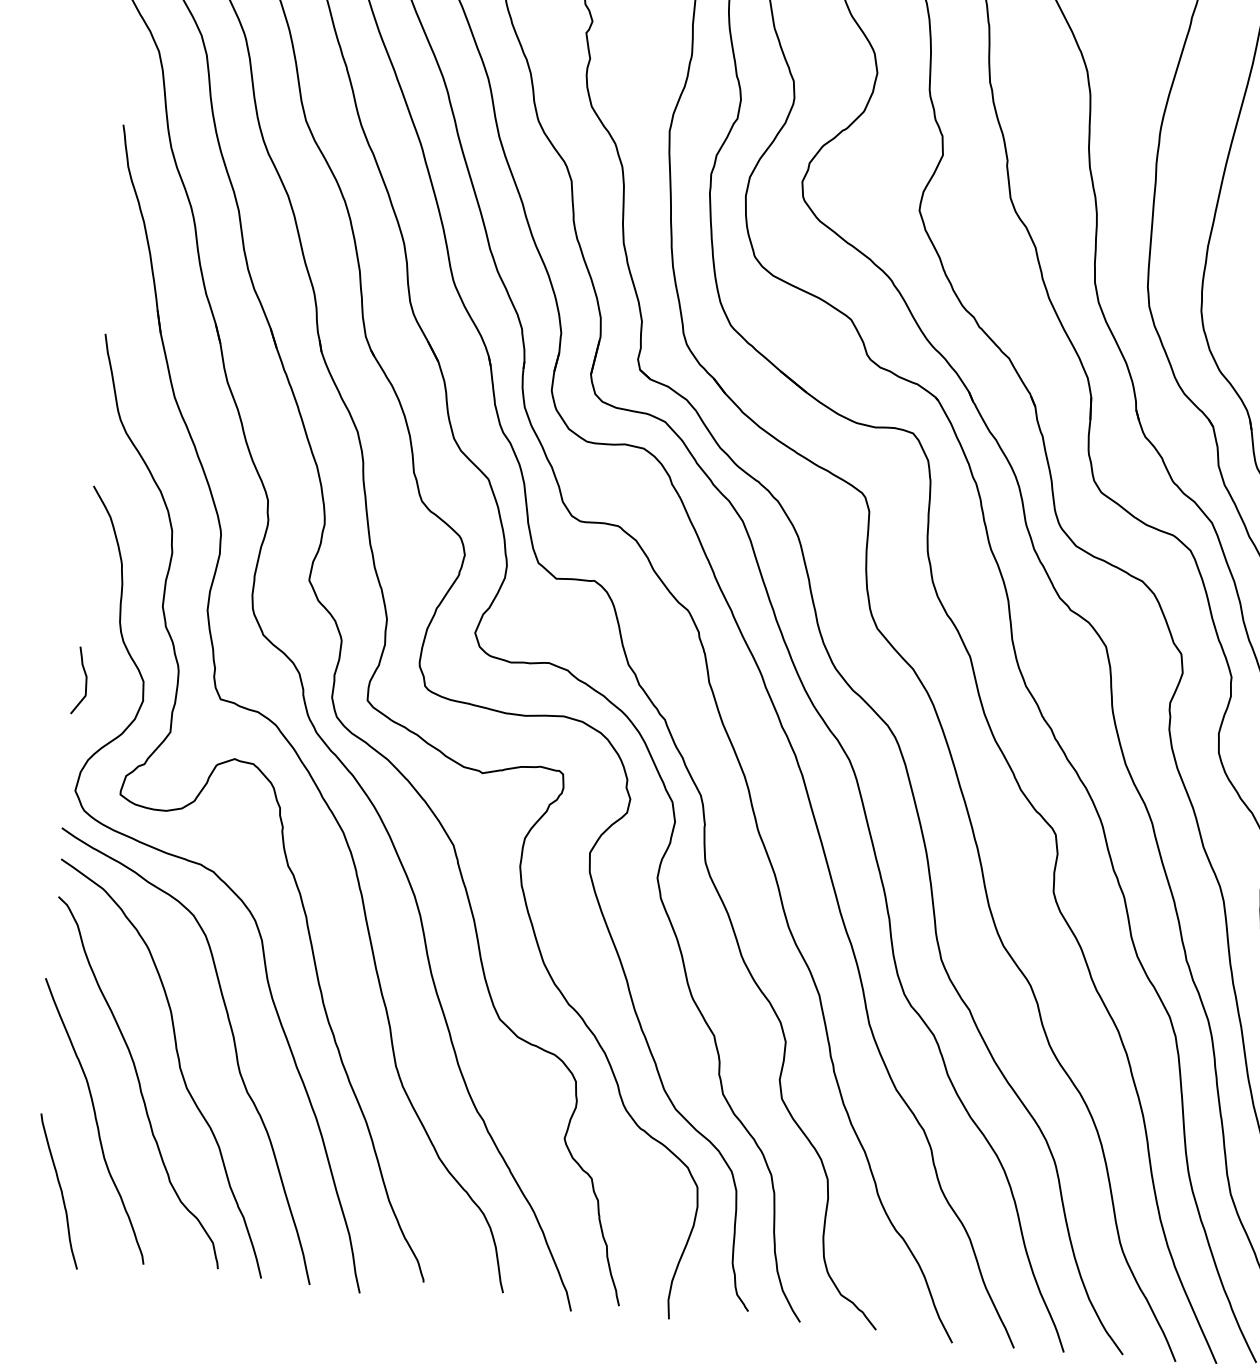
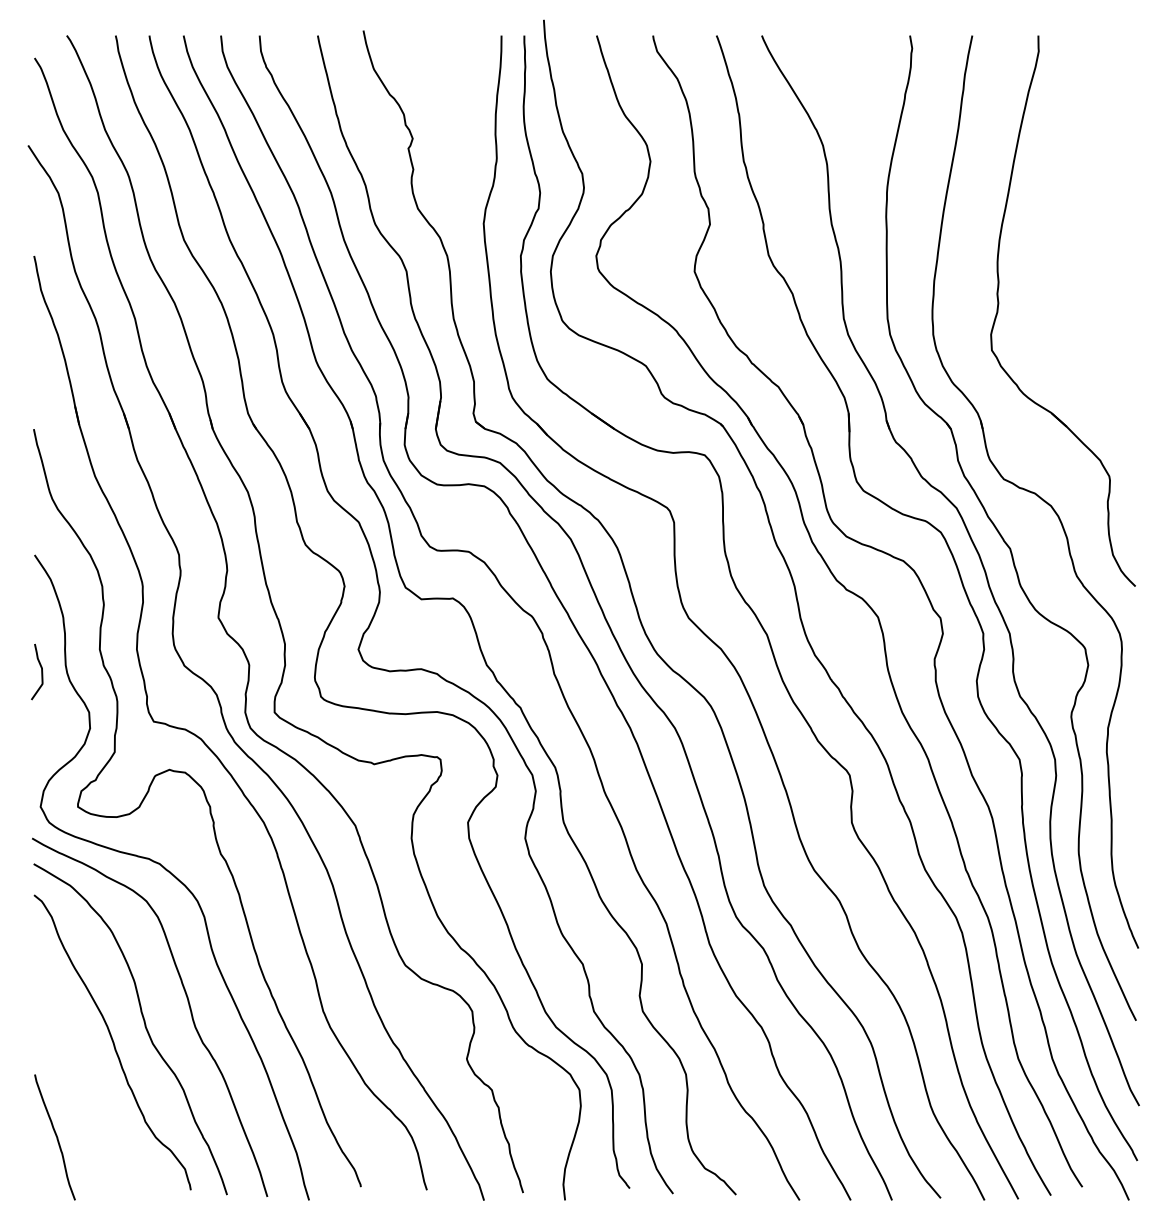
curve: (85, 681) -> (41, 672), moved
curve: (94, 1120) -> (79, 1076), removed

